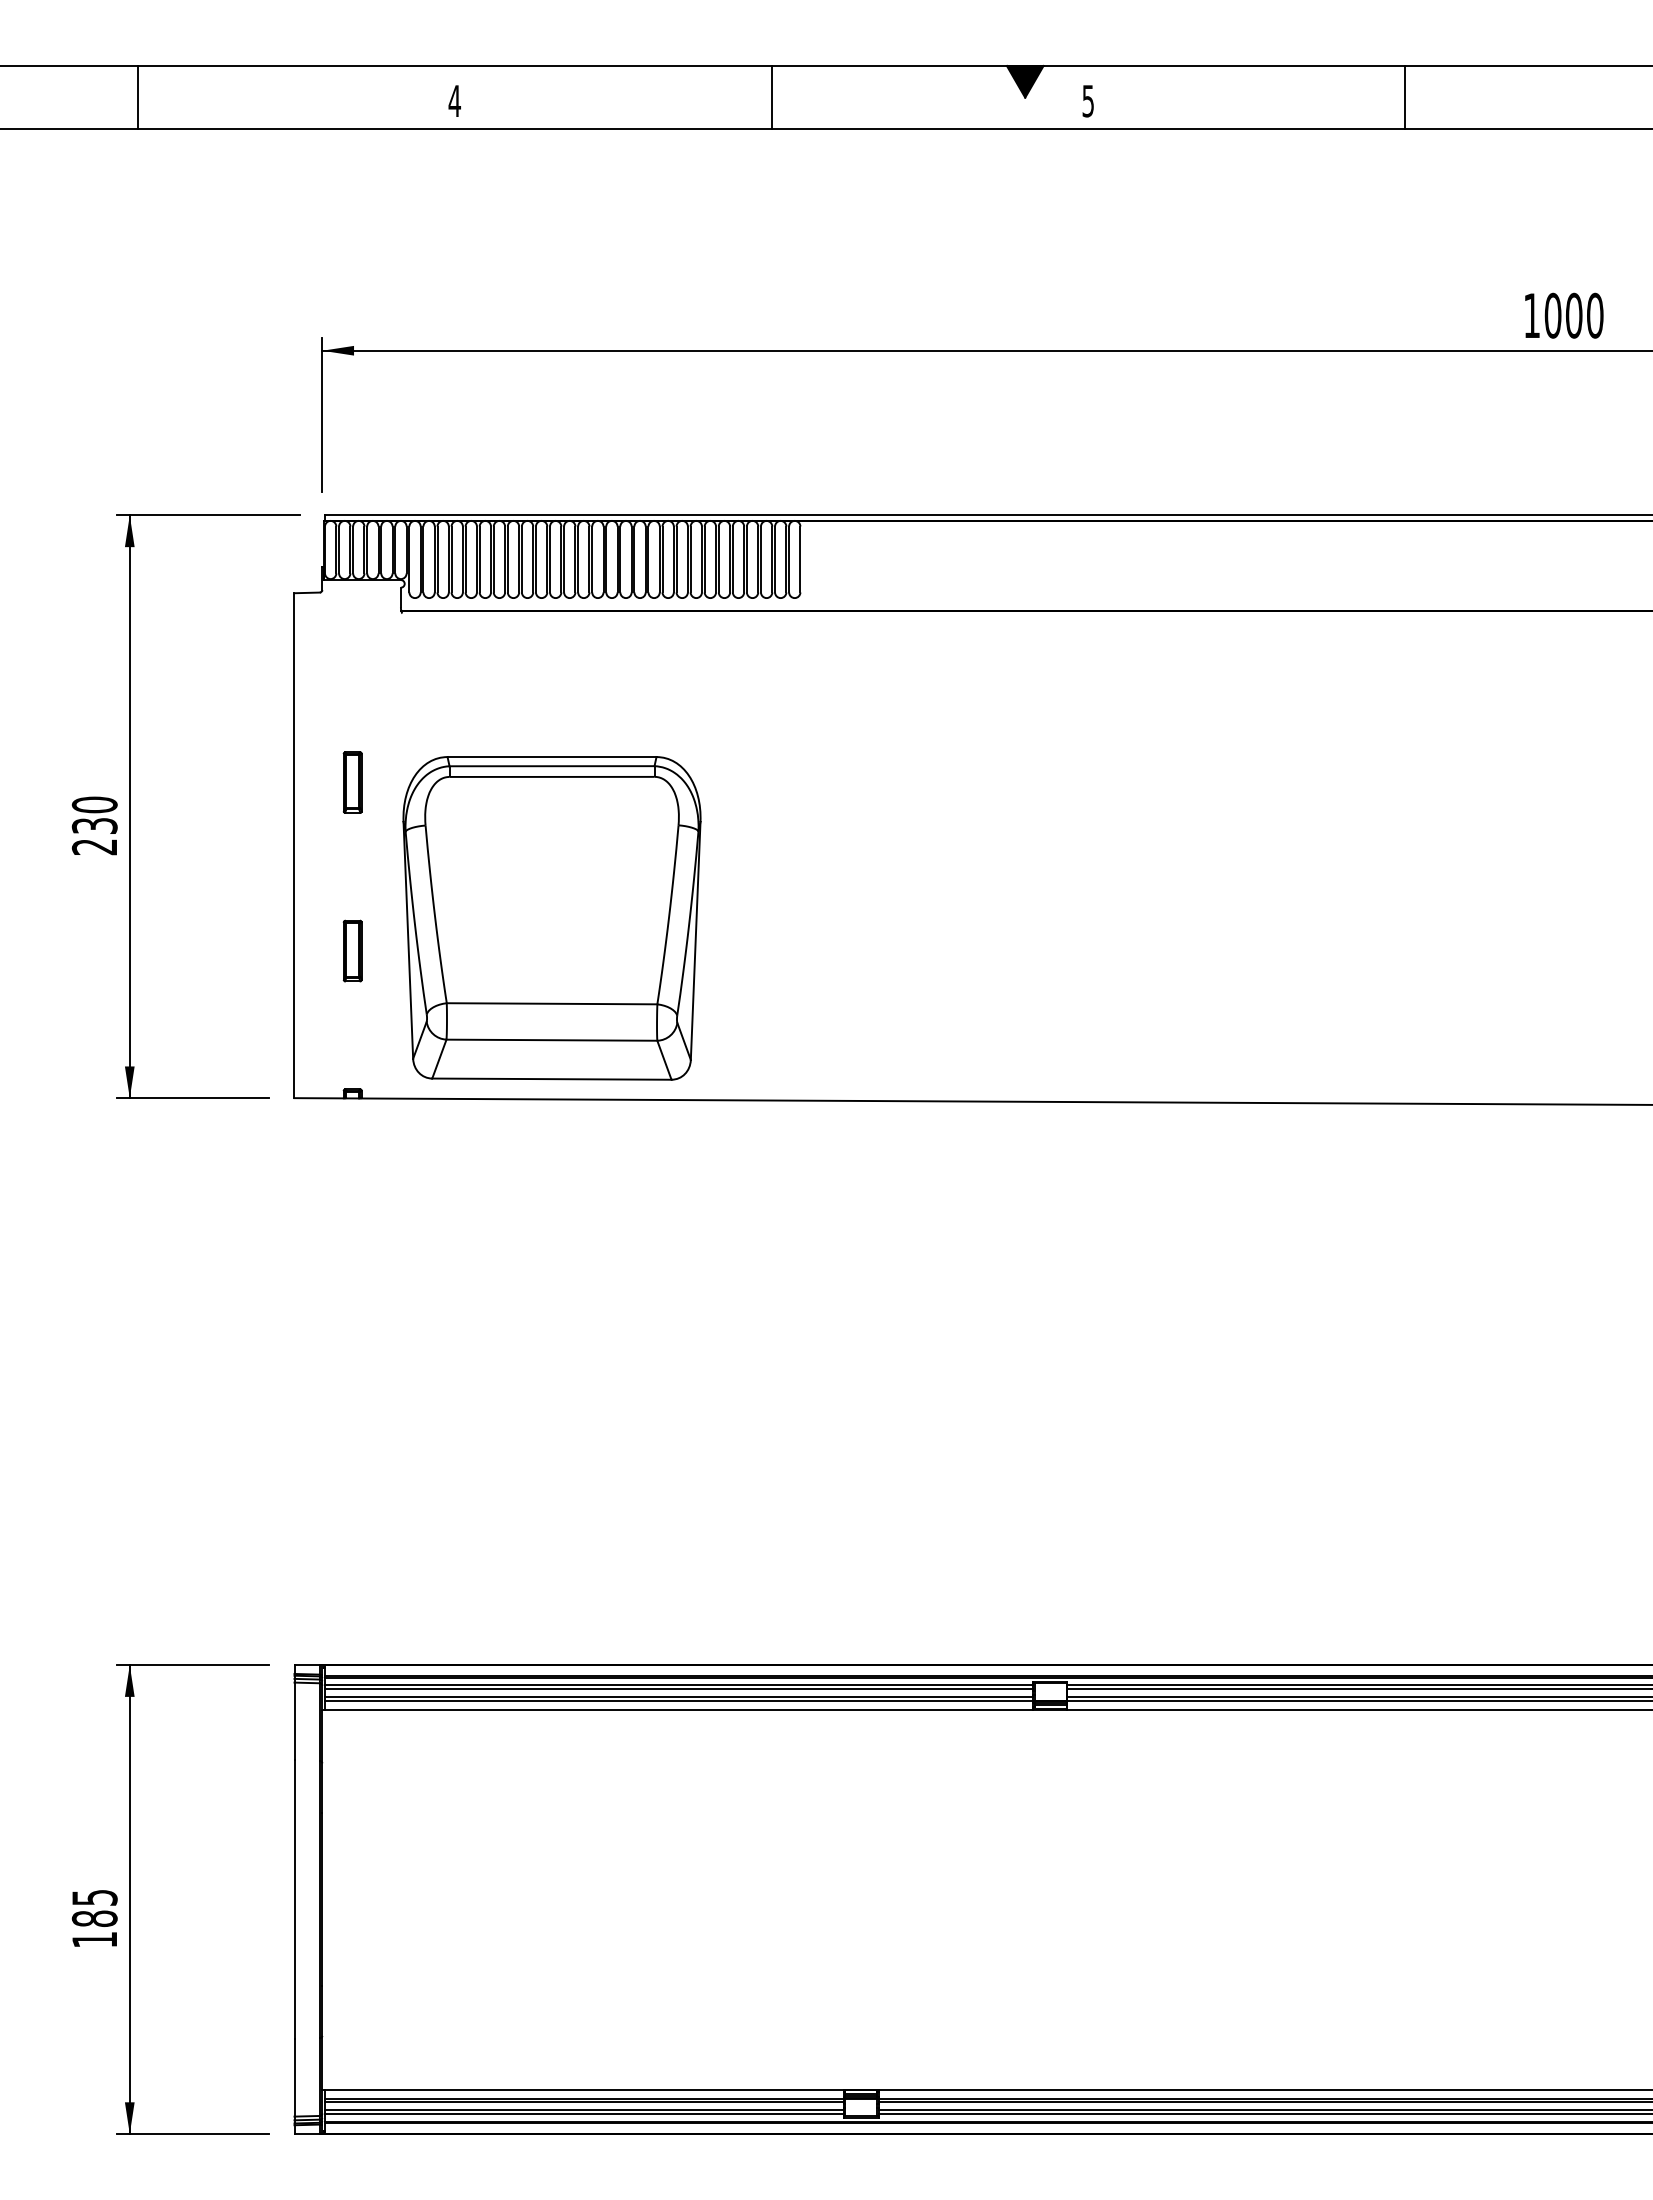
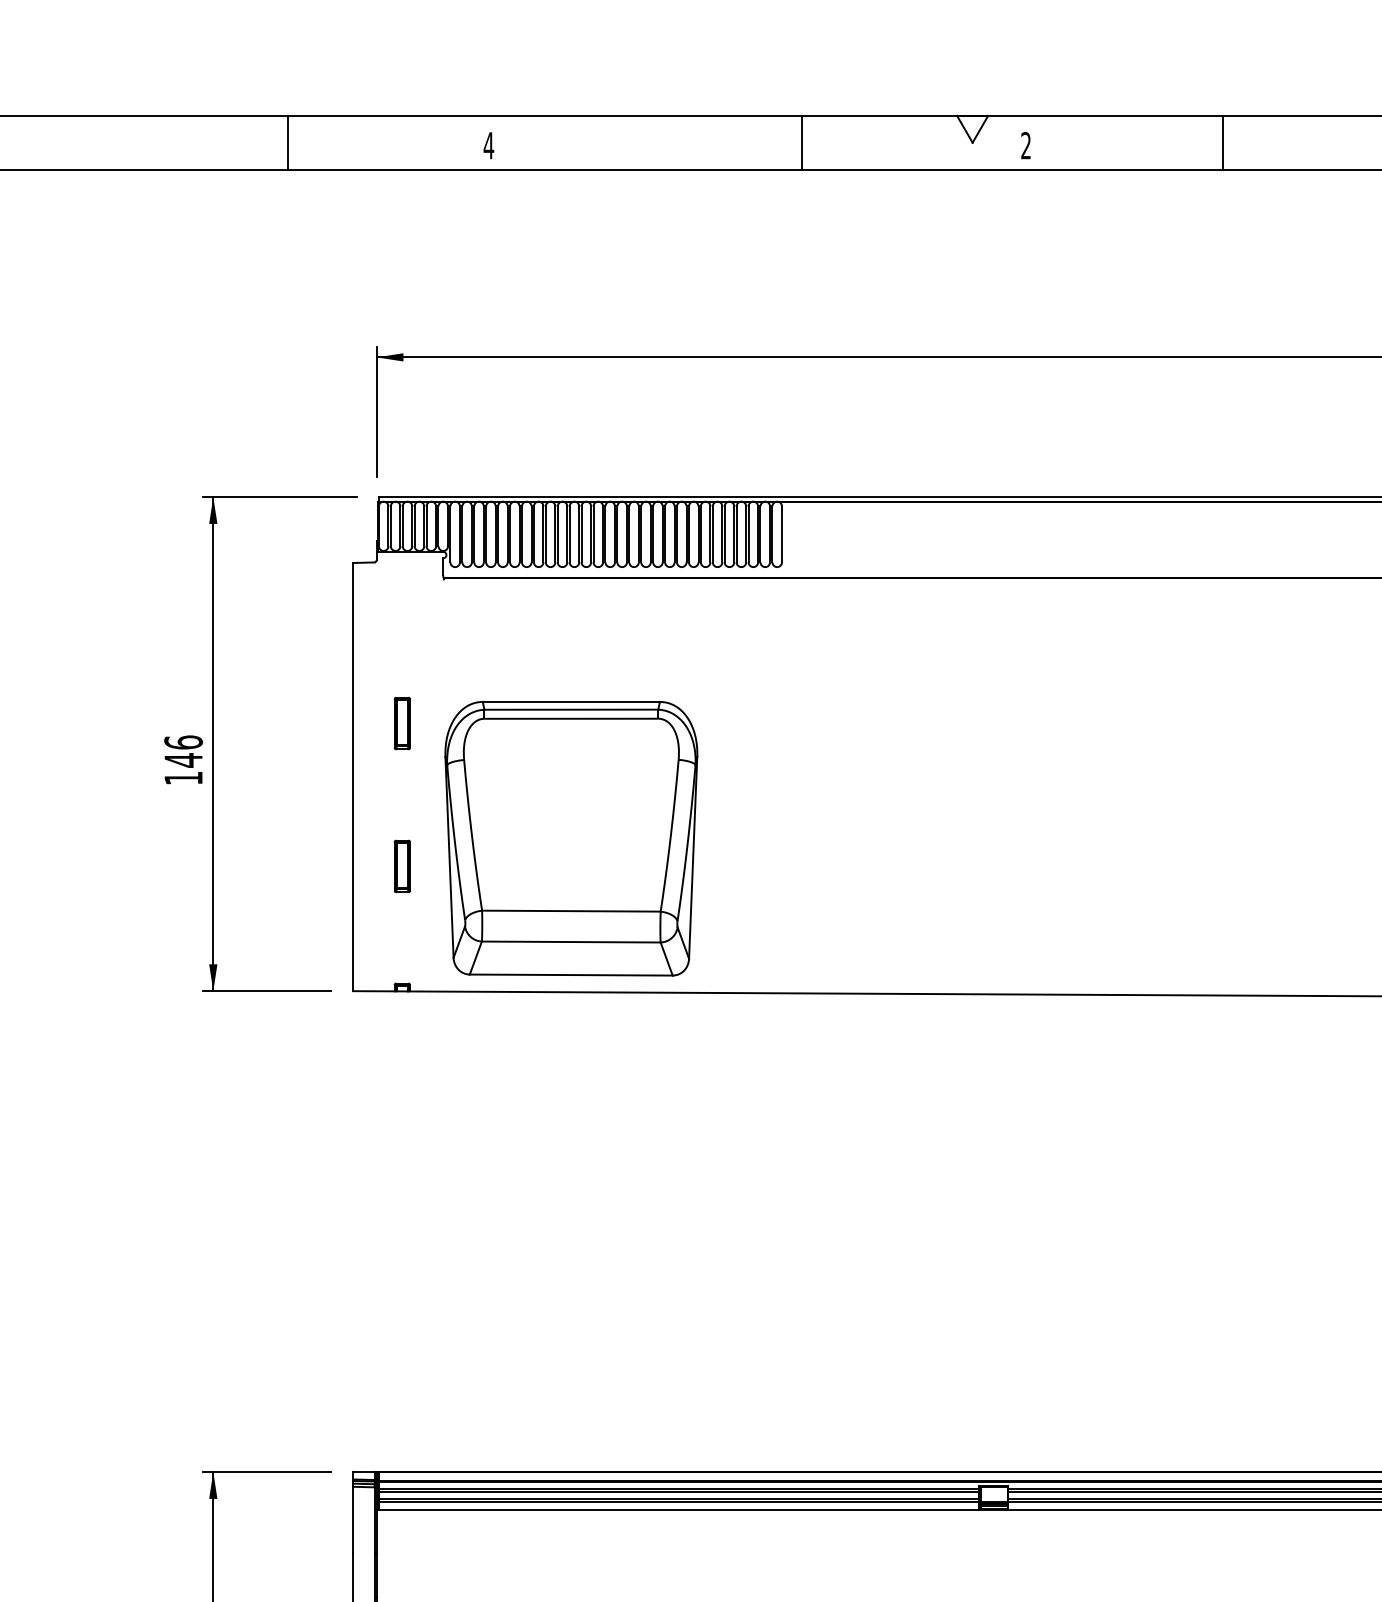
fill: (1024, 81) -> (972, 129), removed
line: (138, 97) -> (288, 142), moved
line: (771, 97) -> (801, 142), moved
line: (1405, 97) -> (1223, 142), moved
text: (1087, 100) -> (1025, 145), 5 -> 2
text: (94, 825) -> (183, 759), 230 -> 146

